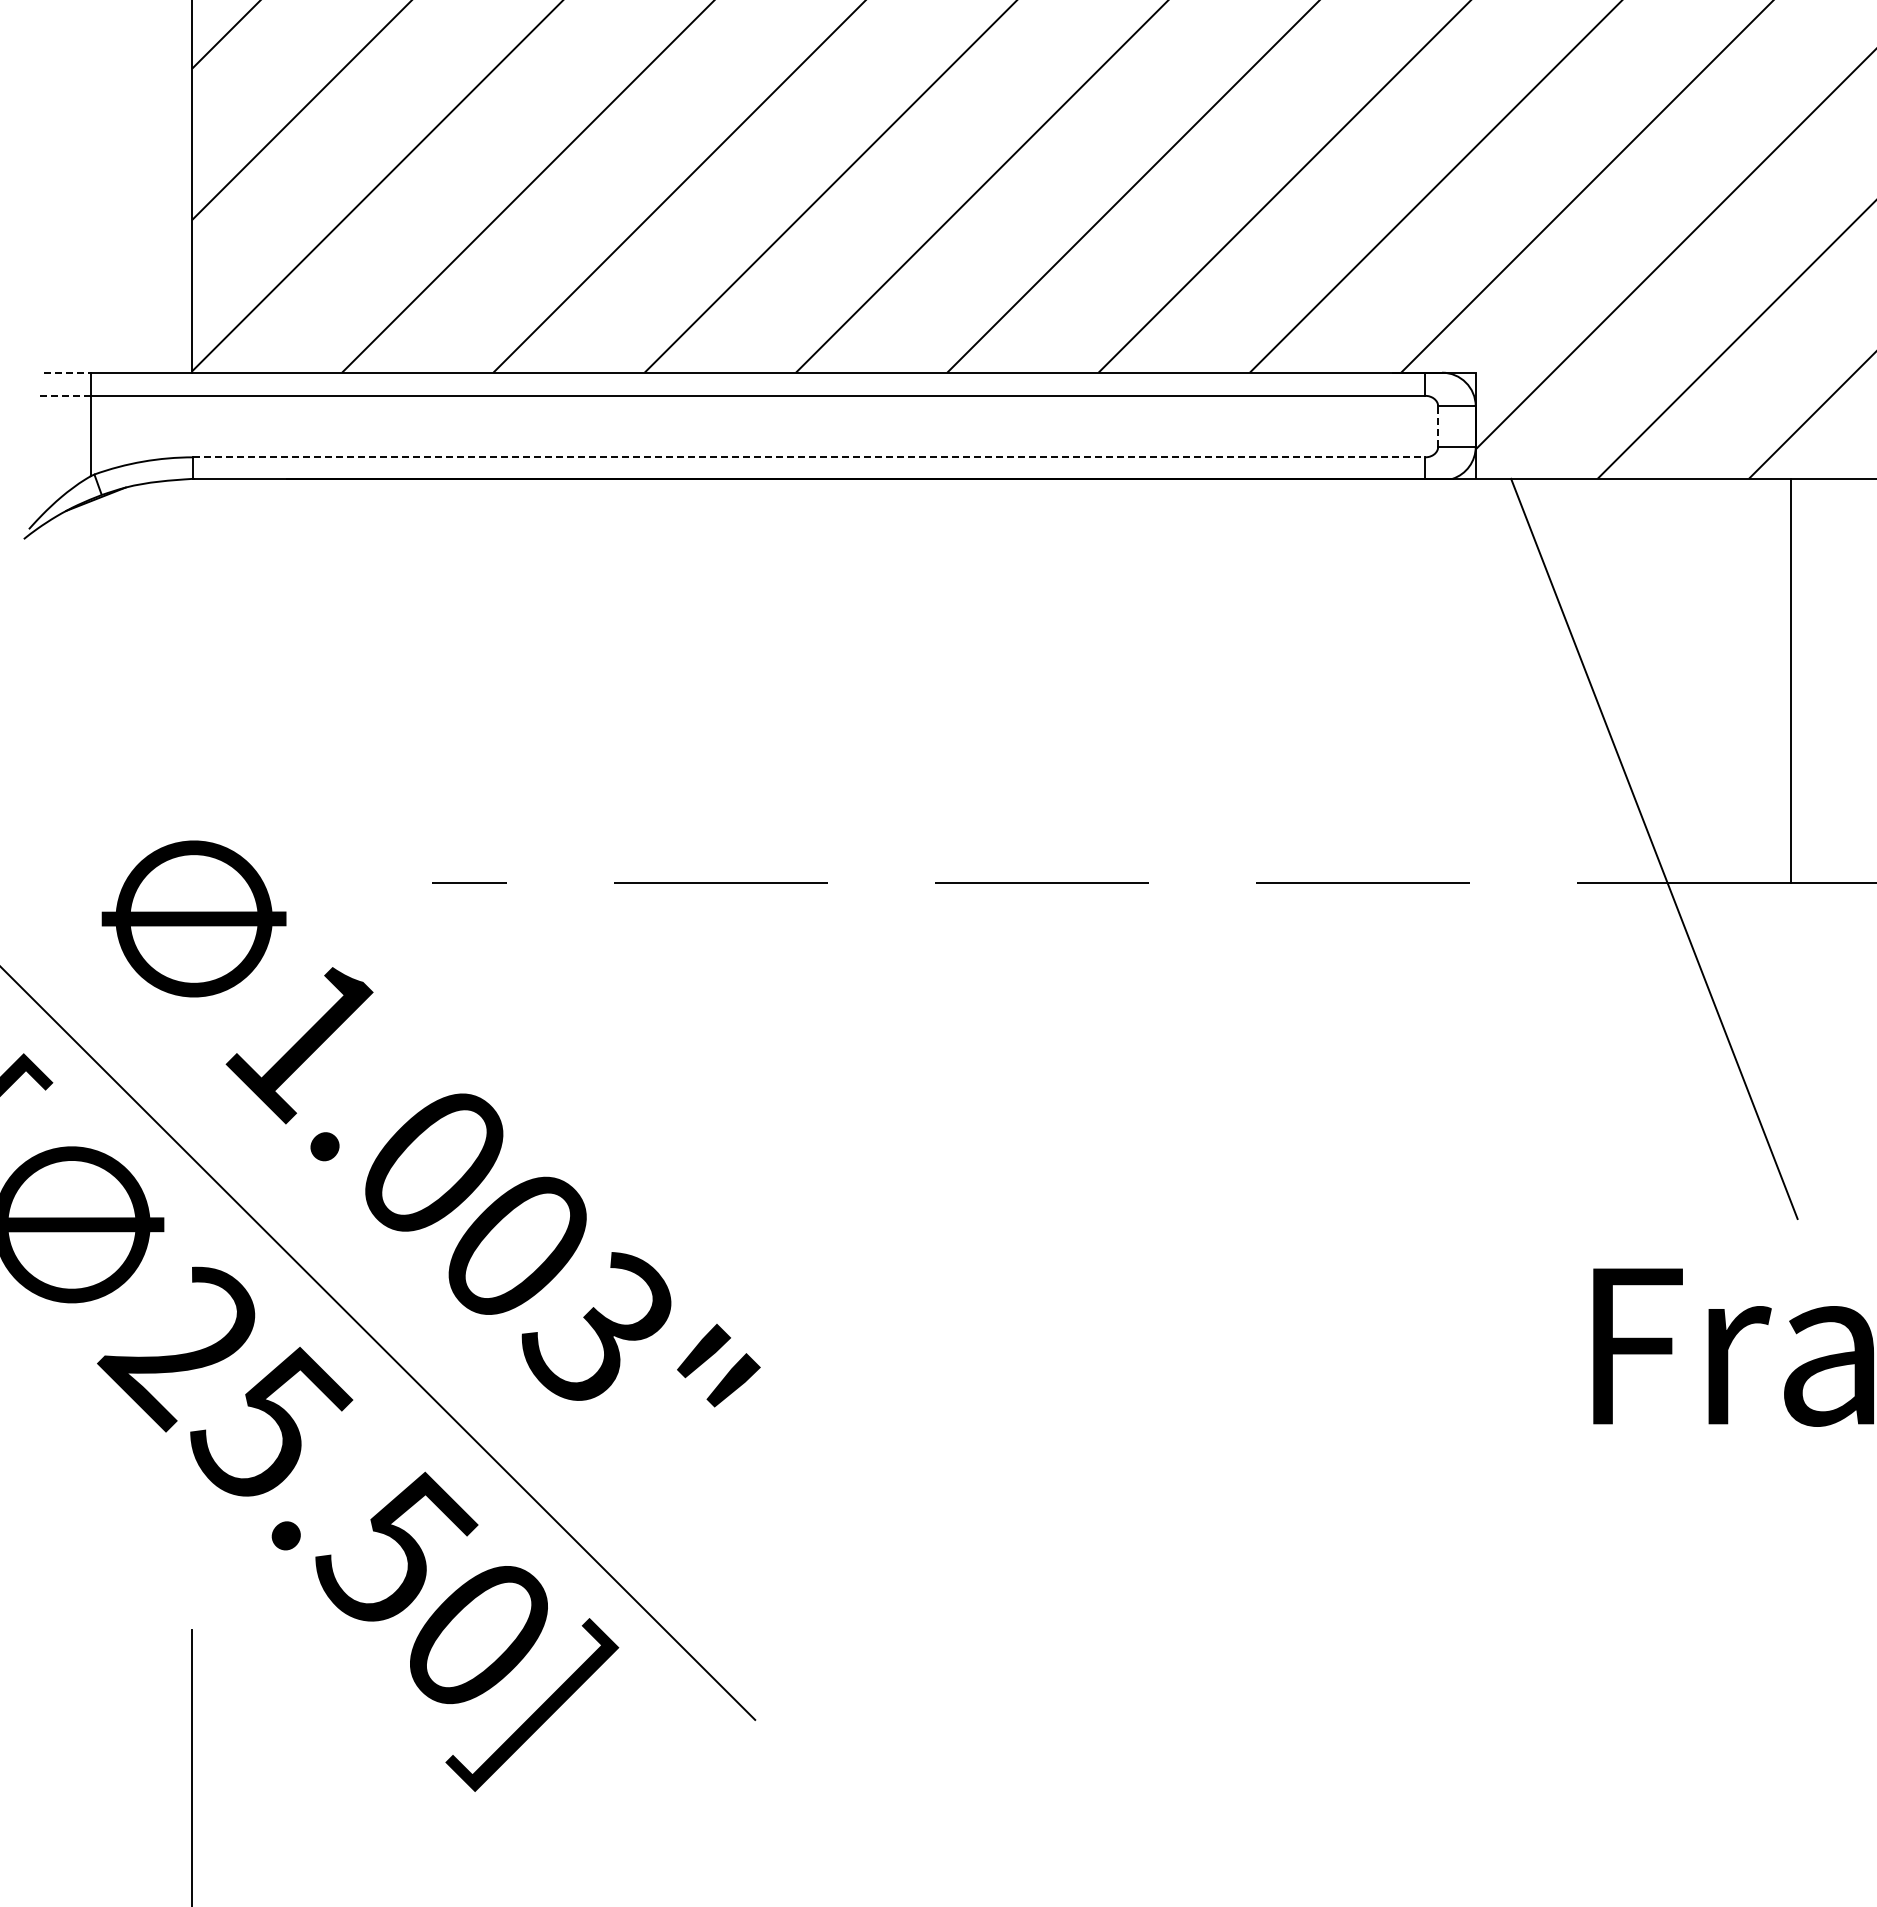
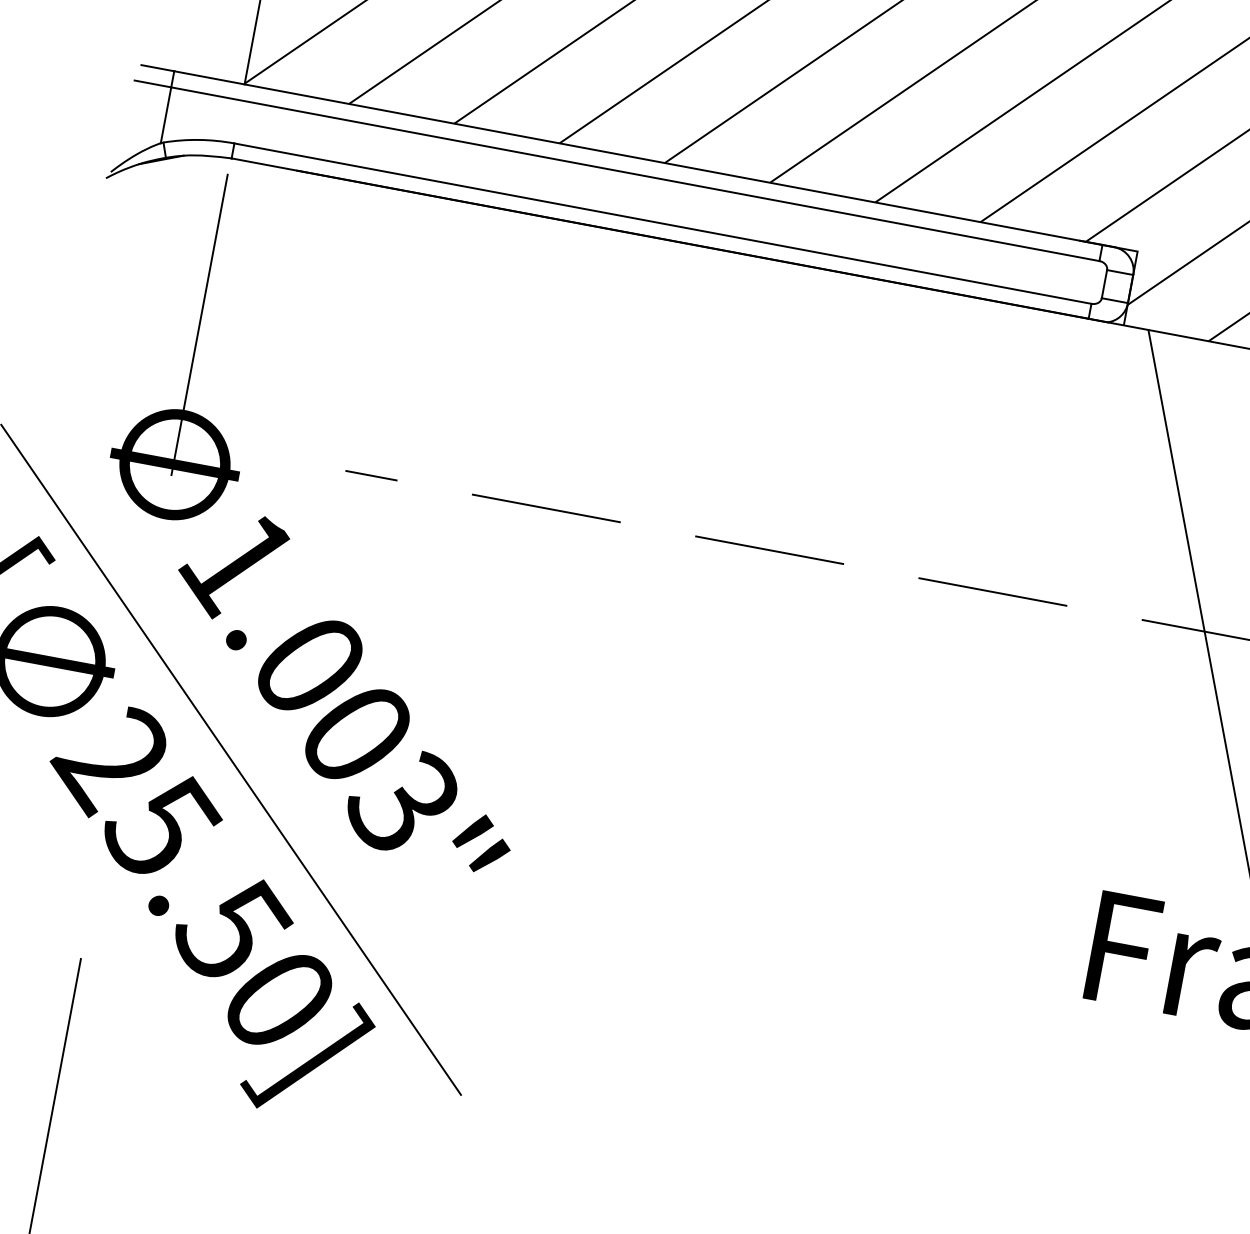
line: (67, 372) -> (158, 68), dashed -> solid
line: (64, 395) -> (152, 83), dashed -> solid
line: (1438, 426) -> (1104, 284), dashed -> solid
line: (809, 457) -> (663, 223), dashed -> solid
line: (191, 718) -> (199, 324), added

